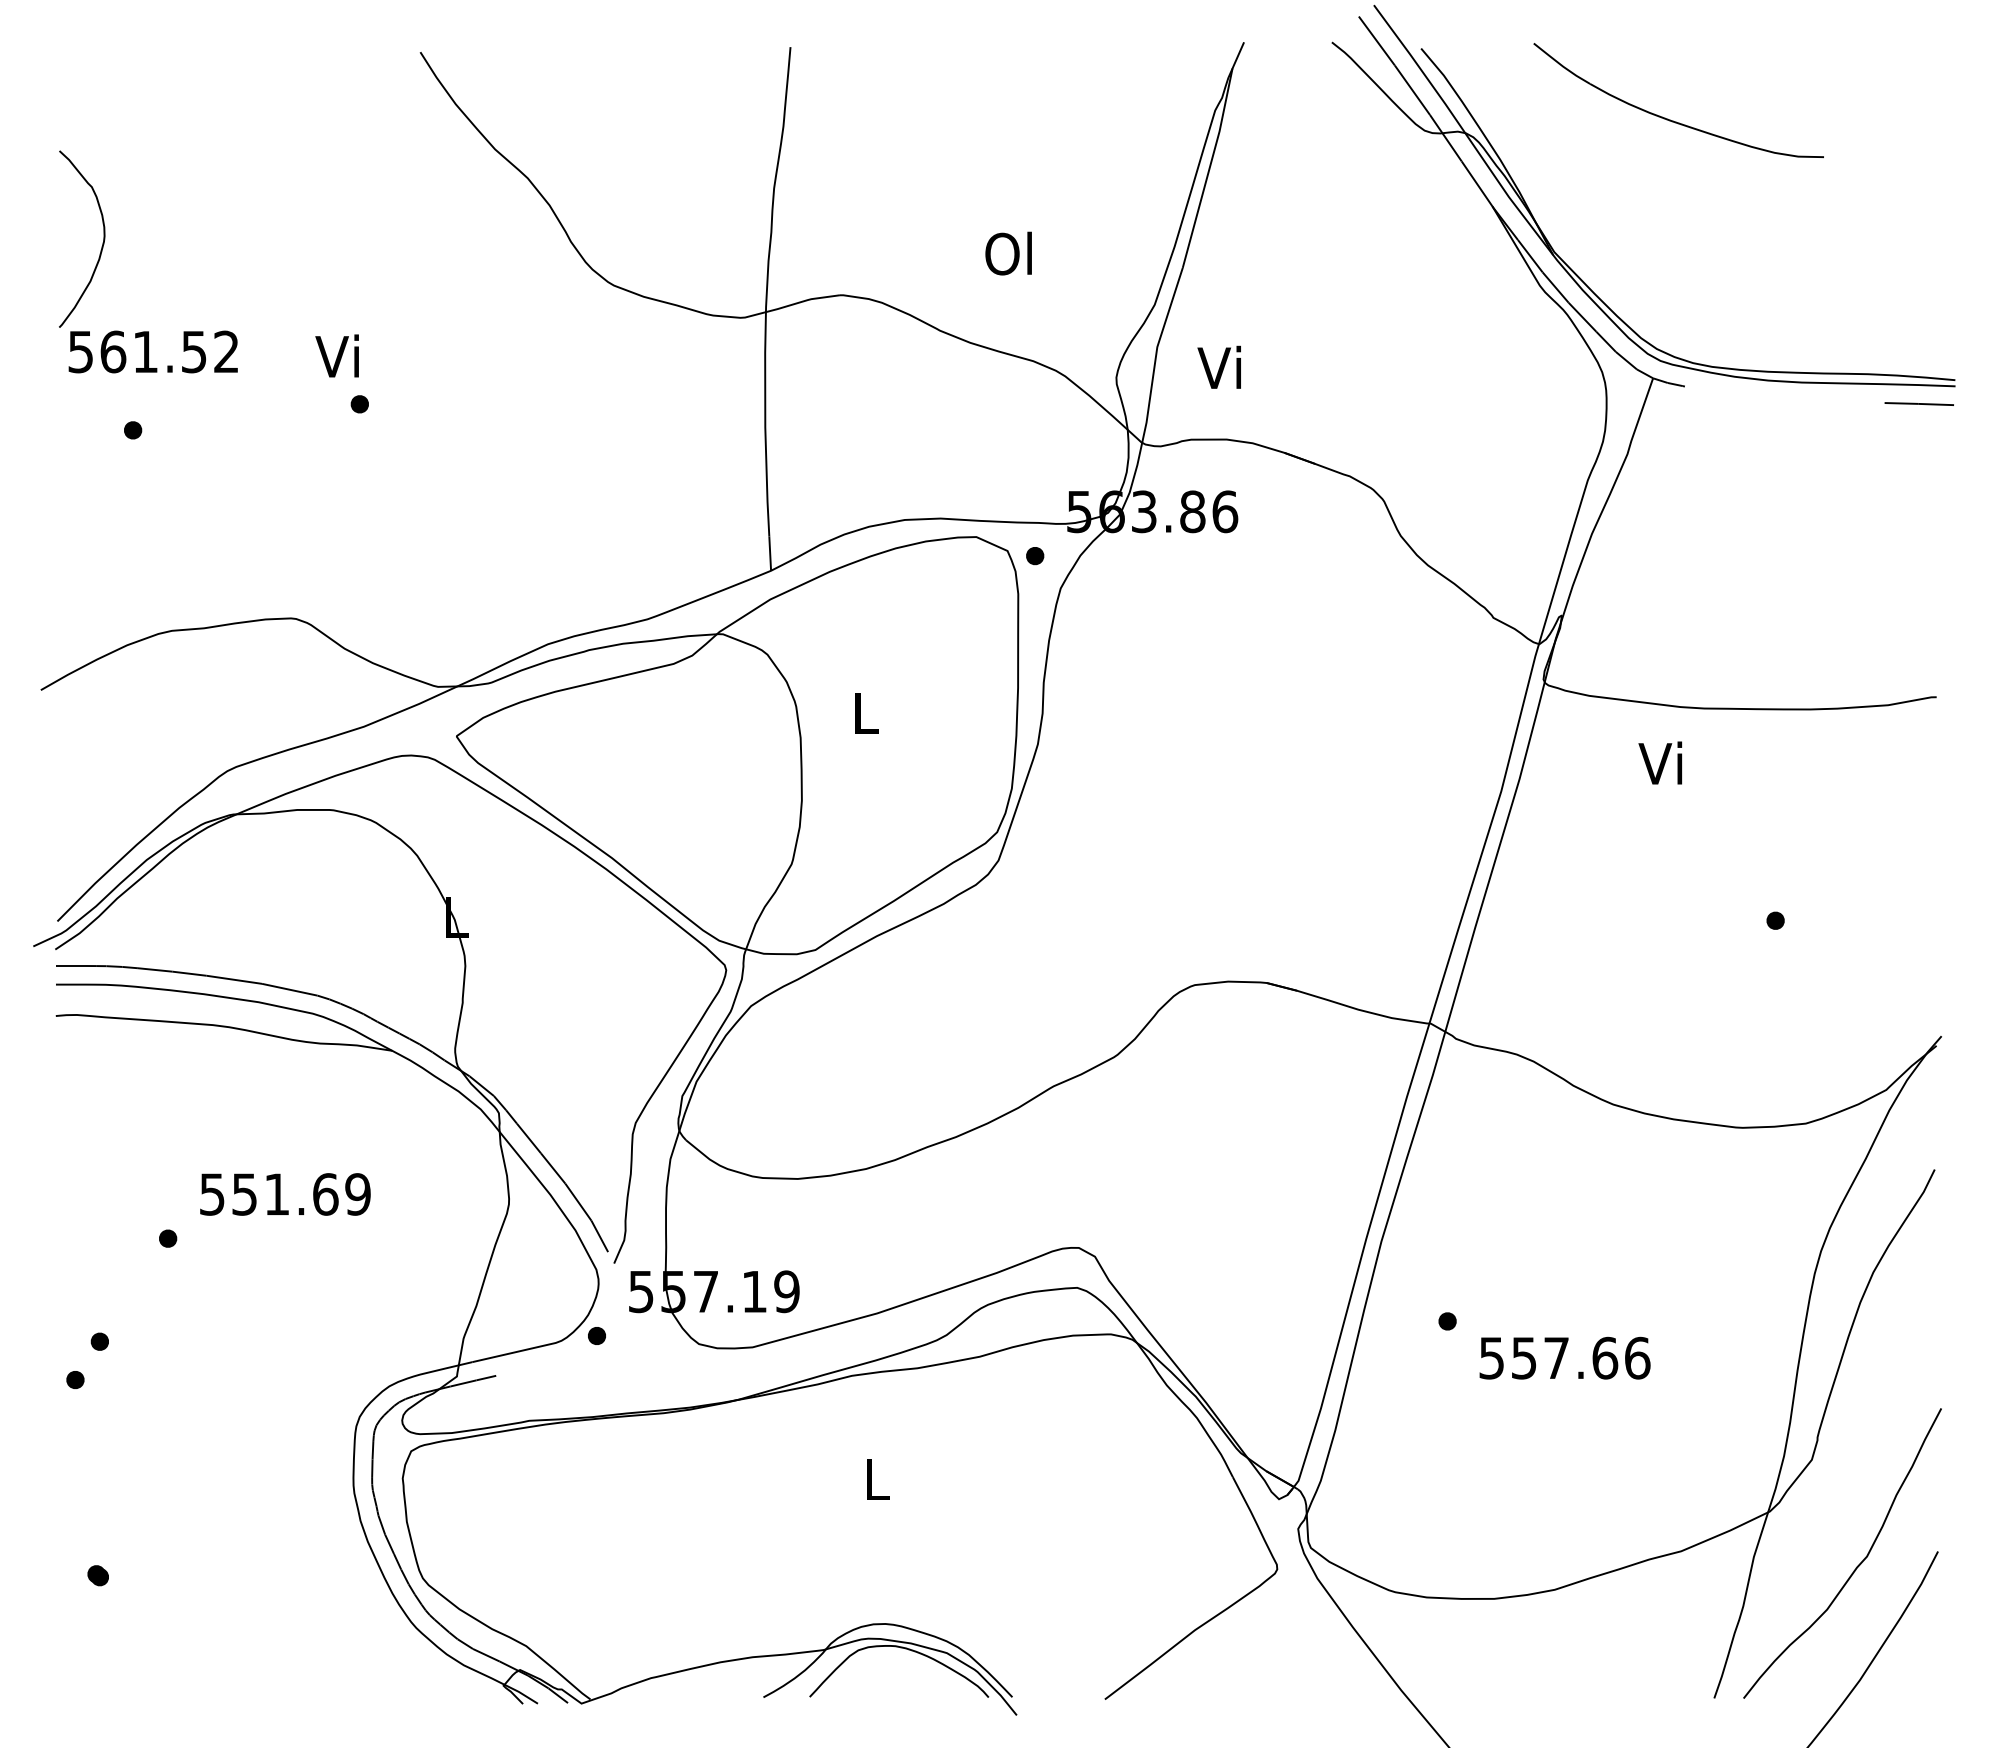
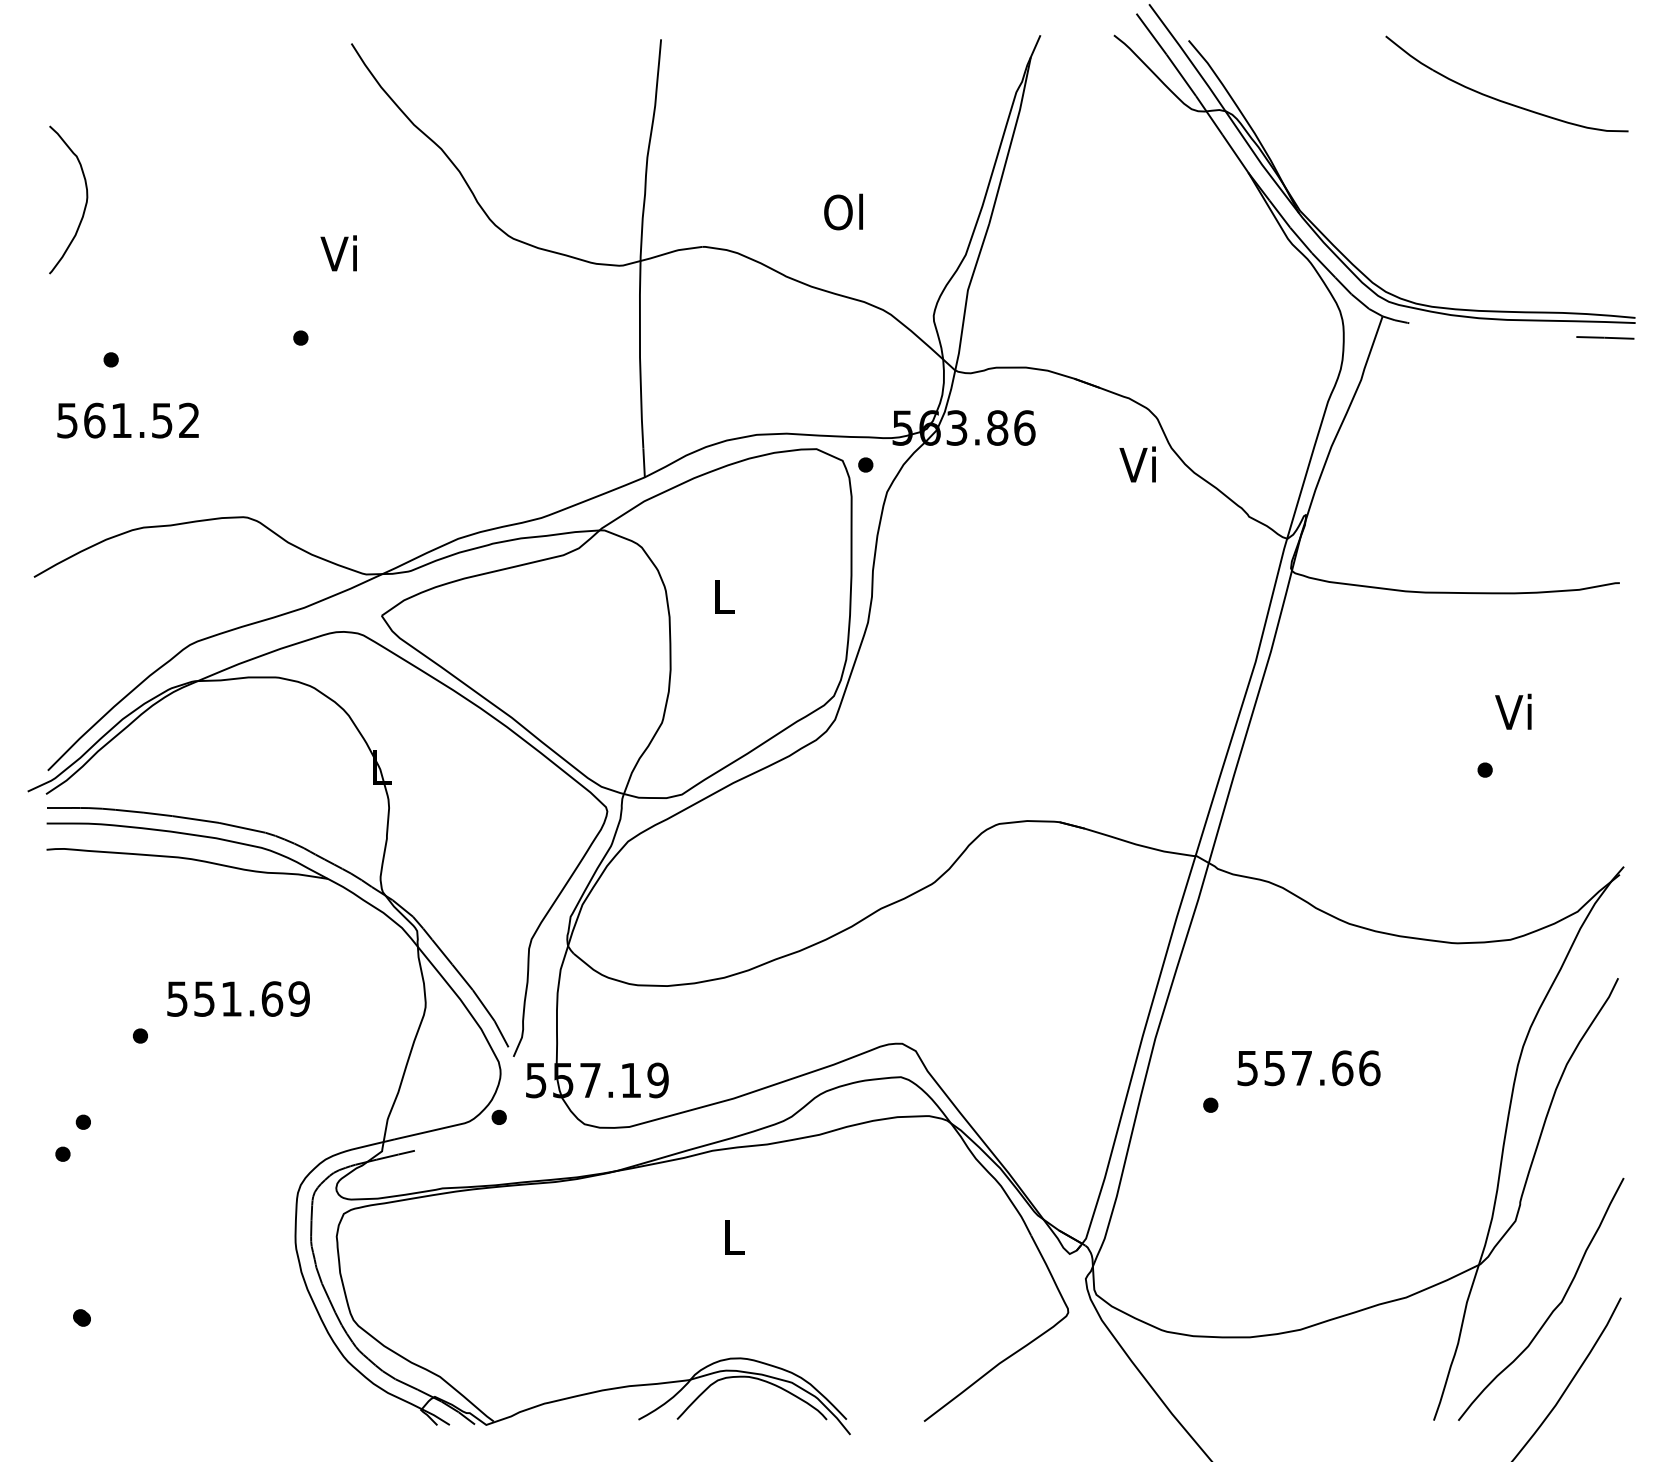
part: (1670, 119) -> (1500, 99), moved
text: (152, 351) -> (127, 420), moved
text: (336, 355) -> (338, 252), moved
text: (1218, 366) -> (1137, 463), moved
text: (1659, 762) -> (1512, 711), moved
text: (1564, 1357) -> (1308, 1067), moved

